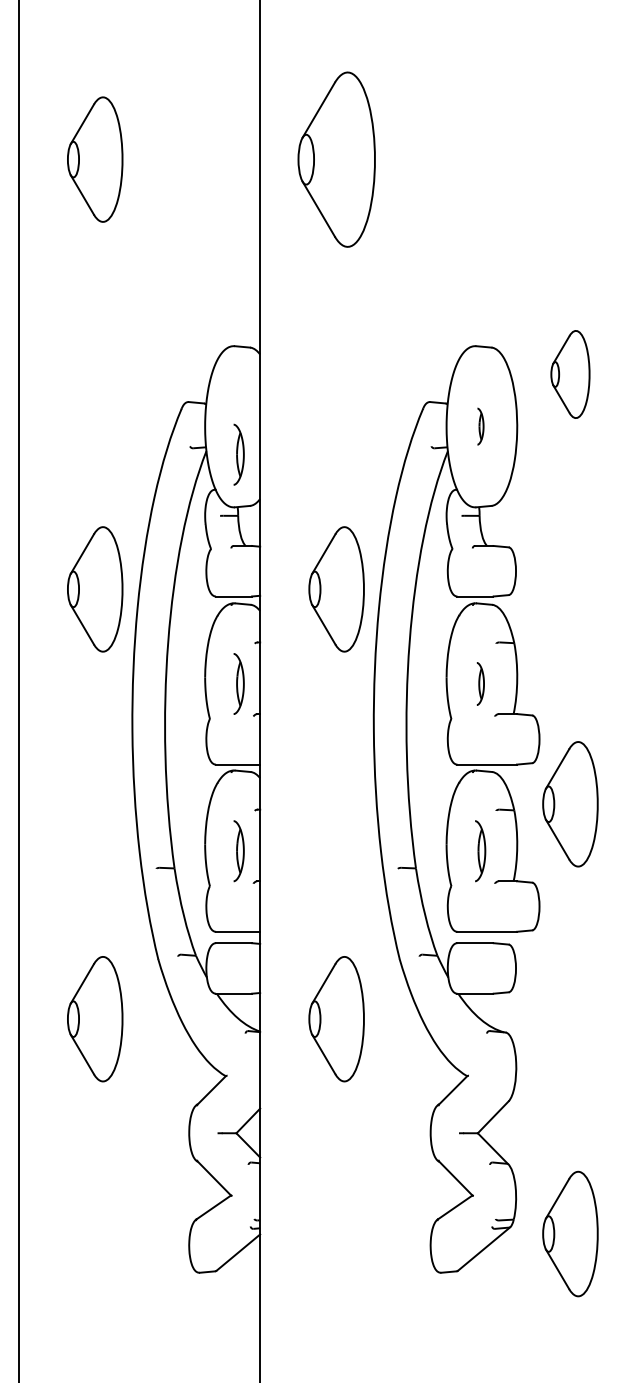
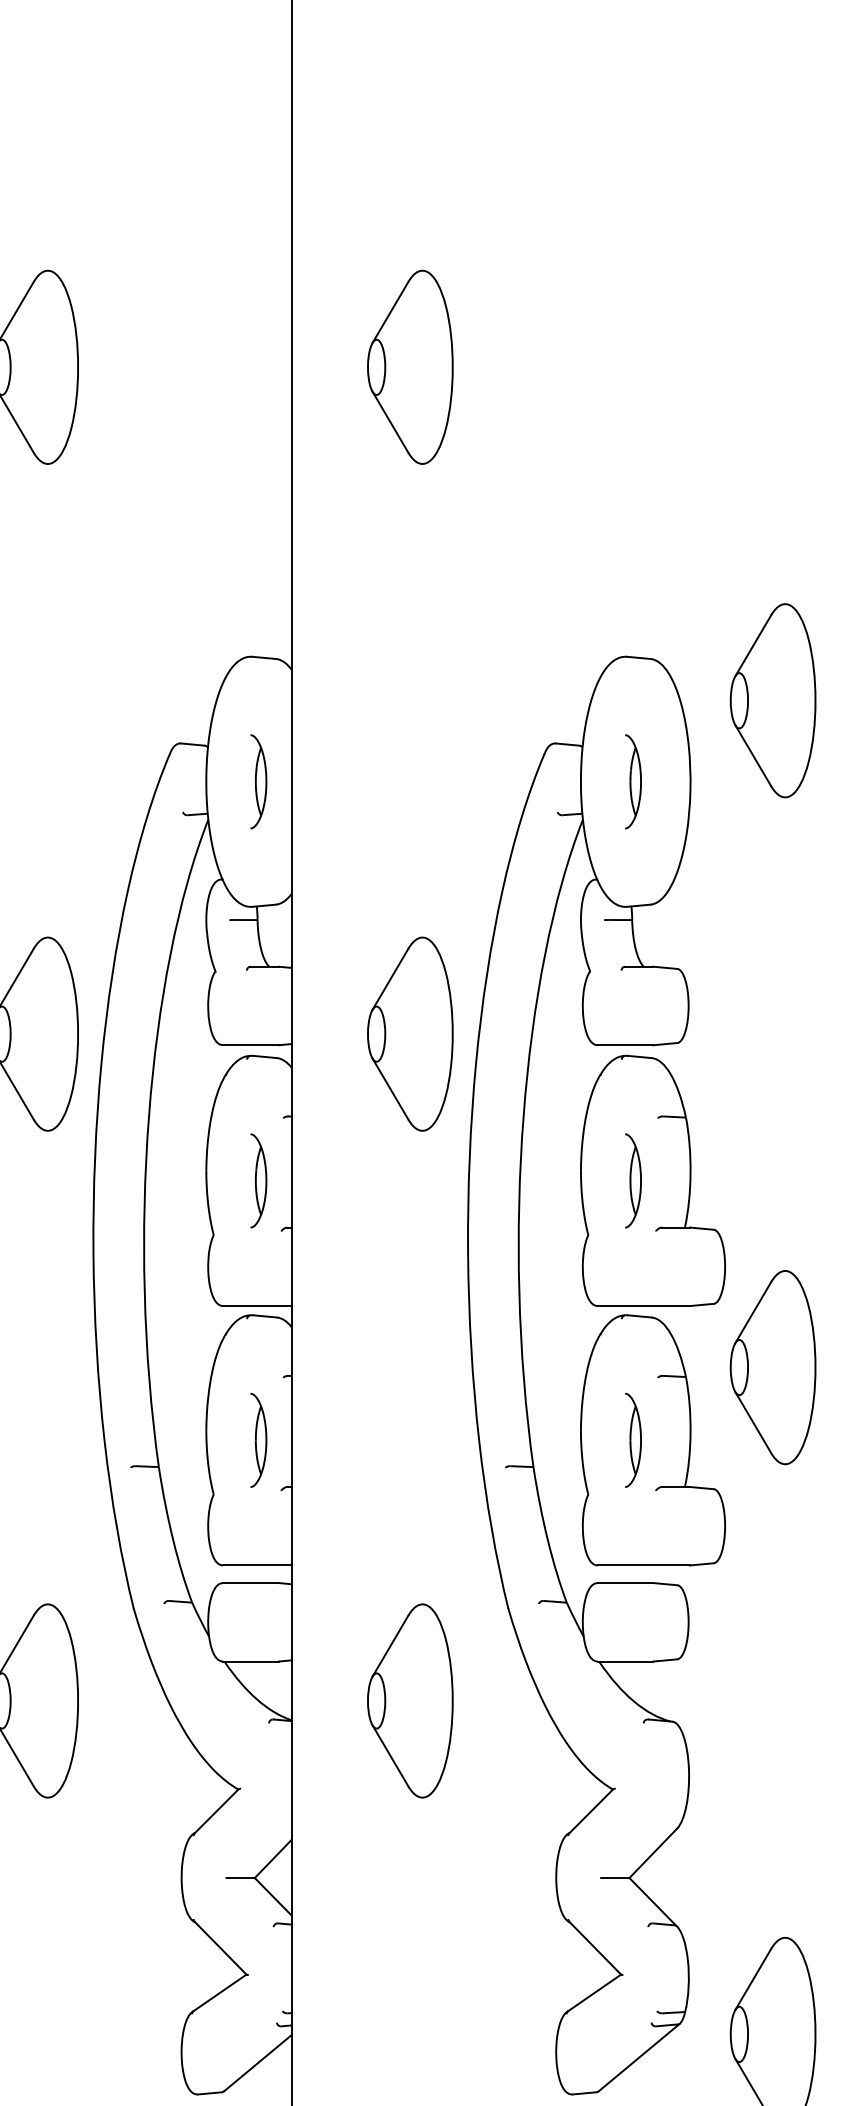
part: (336, 159) -> (410, 367), size x0.71
part: (570, 374) -> (773, 700), size x1.43
part: (480, 426) -> (633, 781), size x1.67
part: (238, 454) -> (258, 781), moved
part: (480, 683) -> (633, 1180), size x1.43

